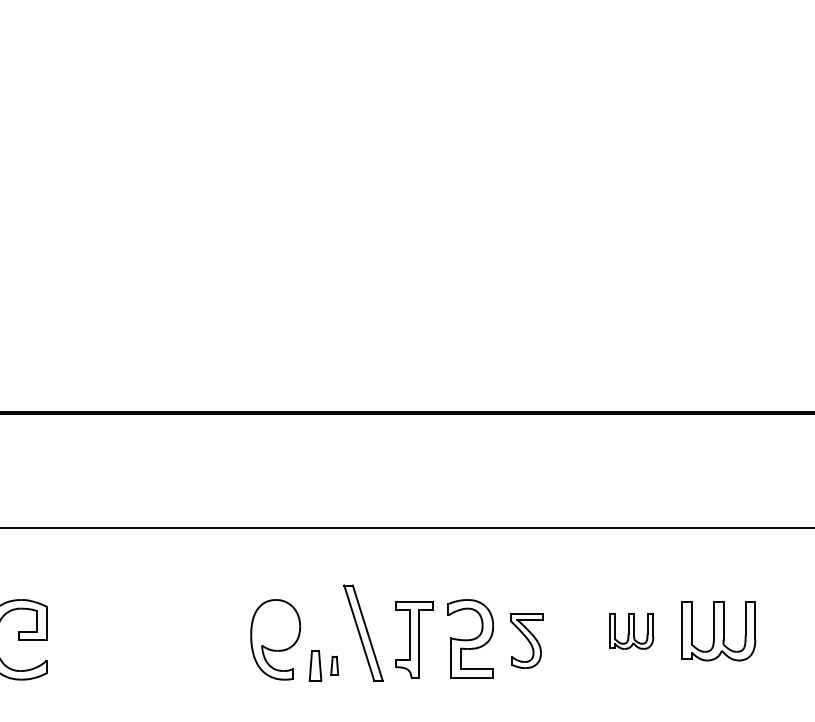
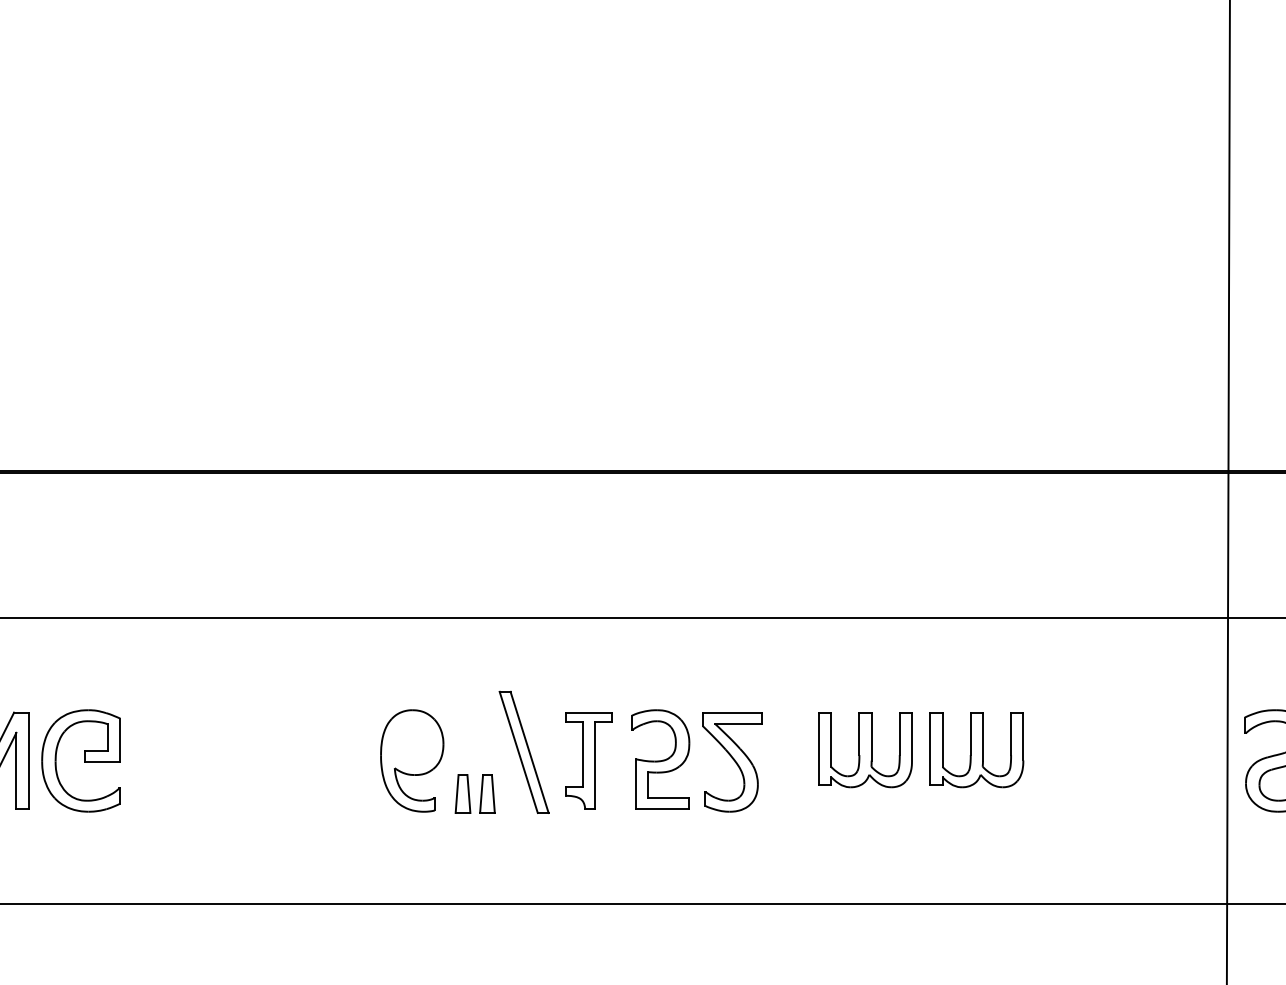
part: (631, 631) -> (865, 750), size x1.67
part: (527, 641) -> (732, 762), size x1.43
part: (334, 665) -> (487, 793), size x1.67

